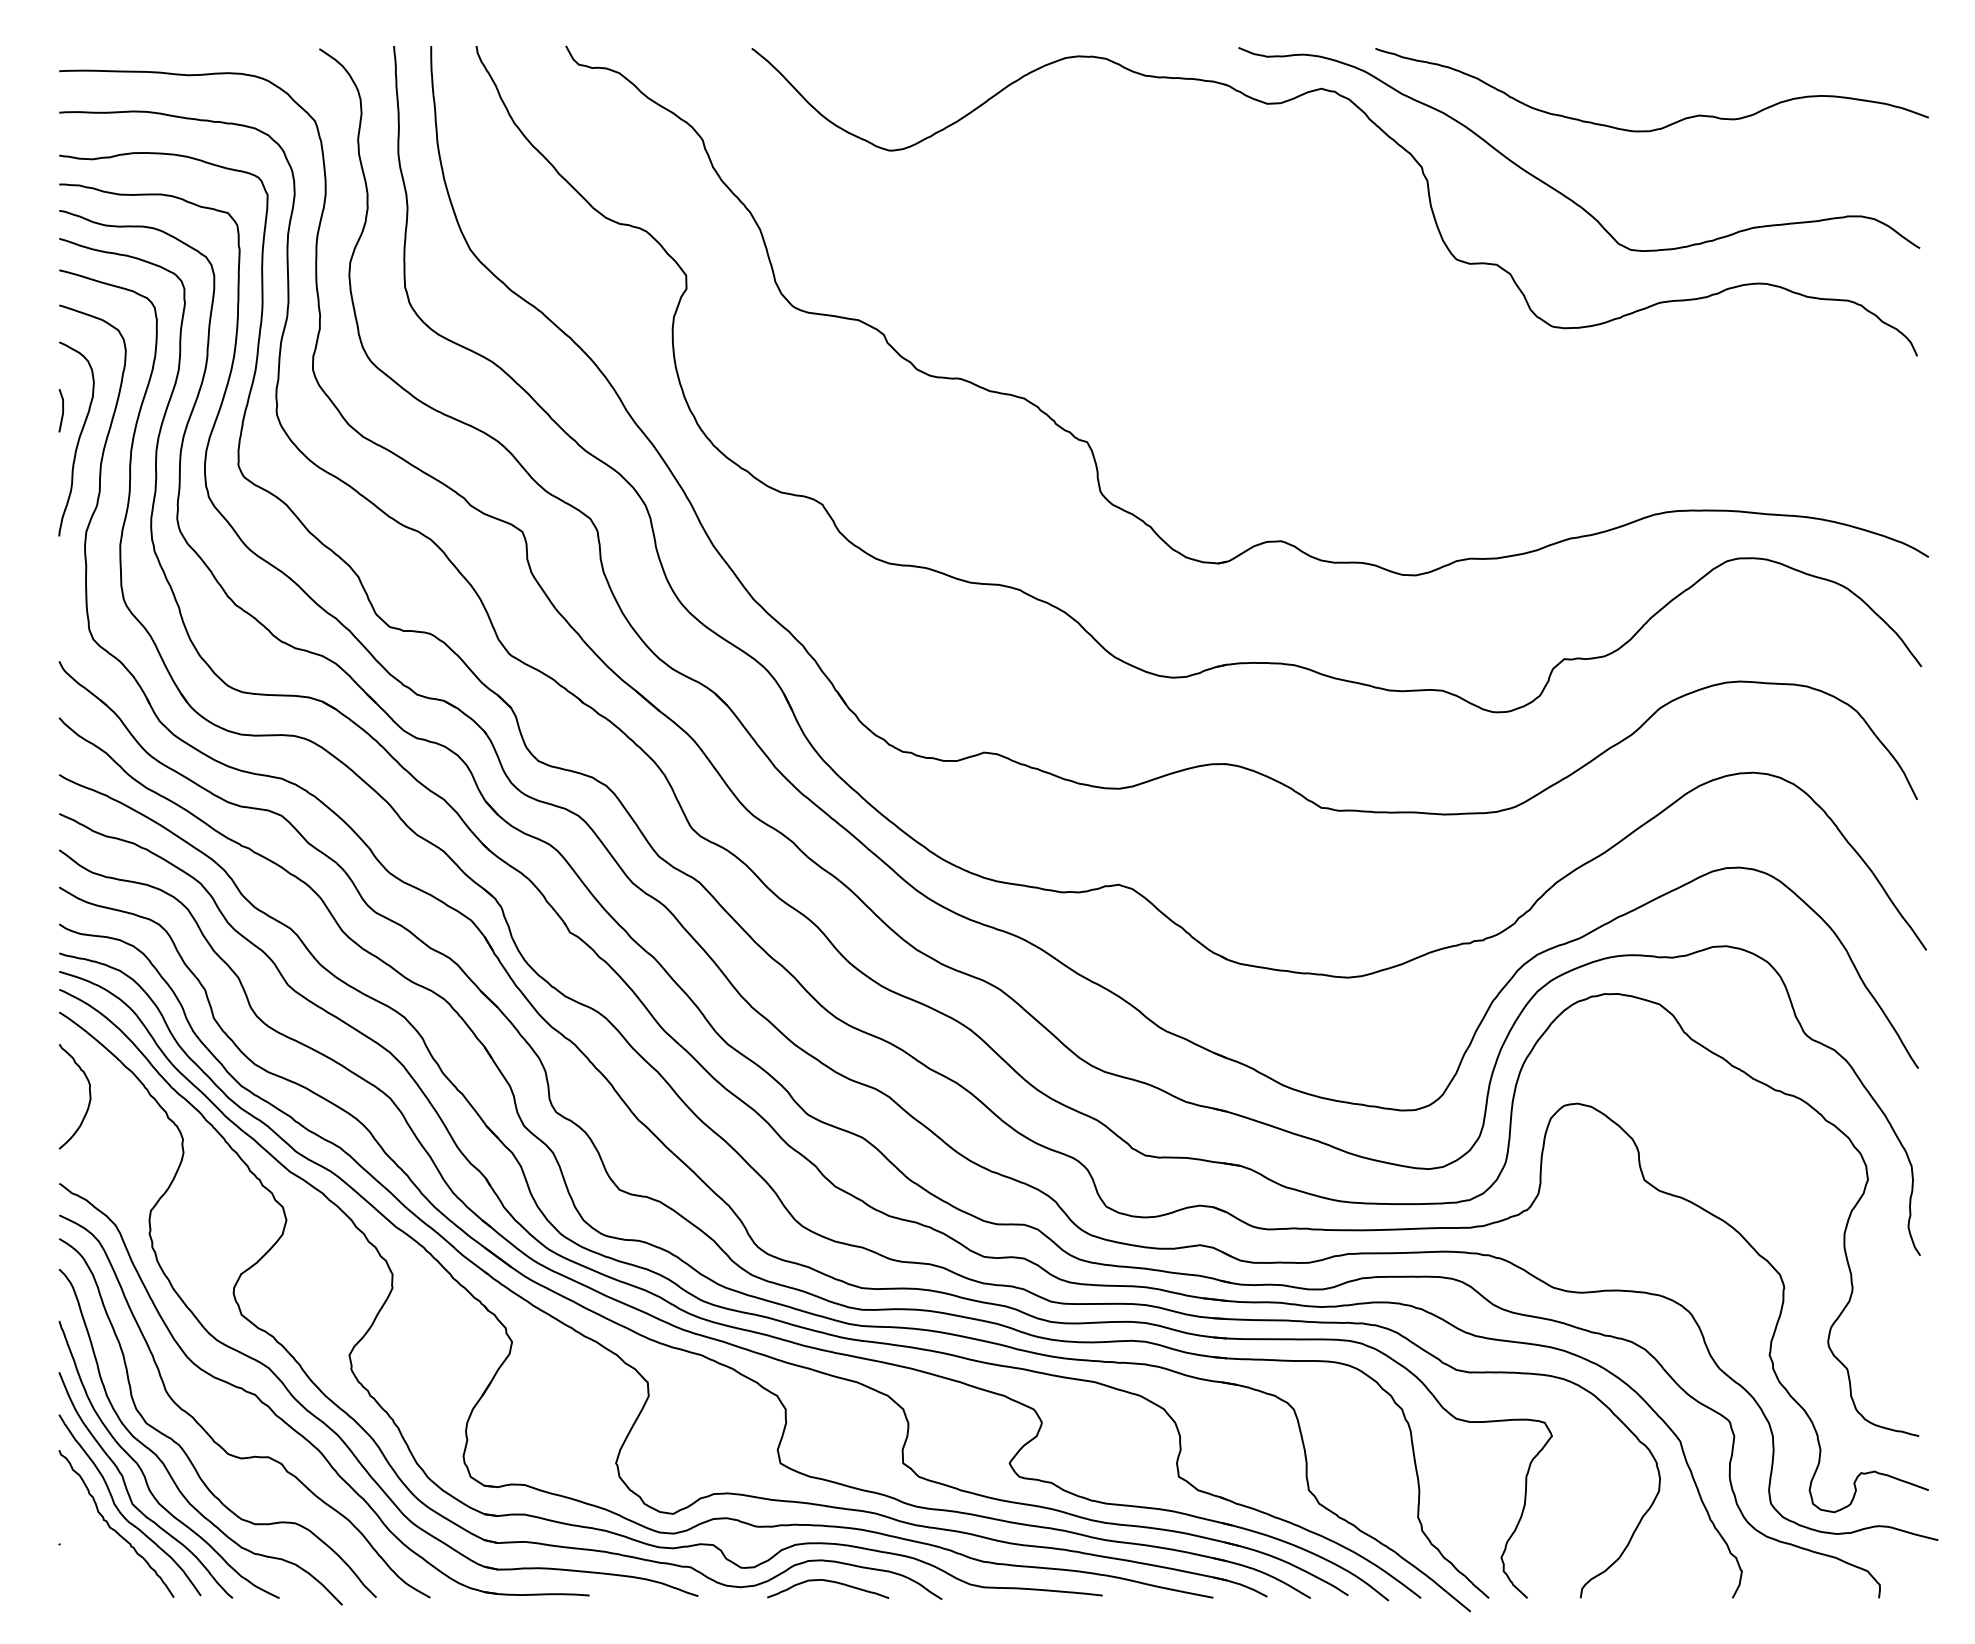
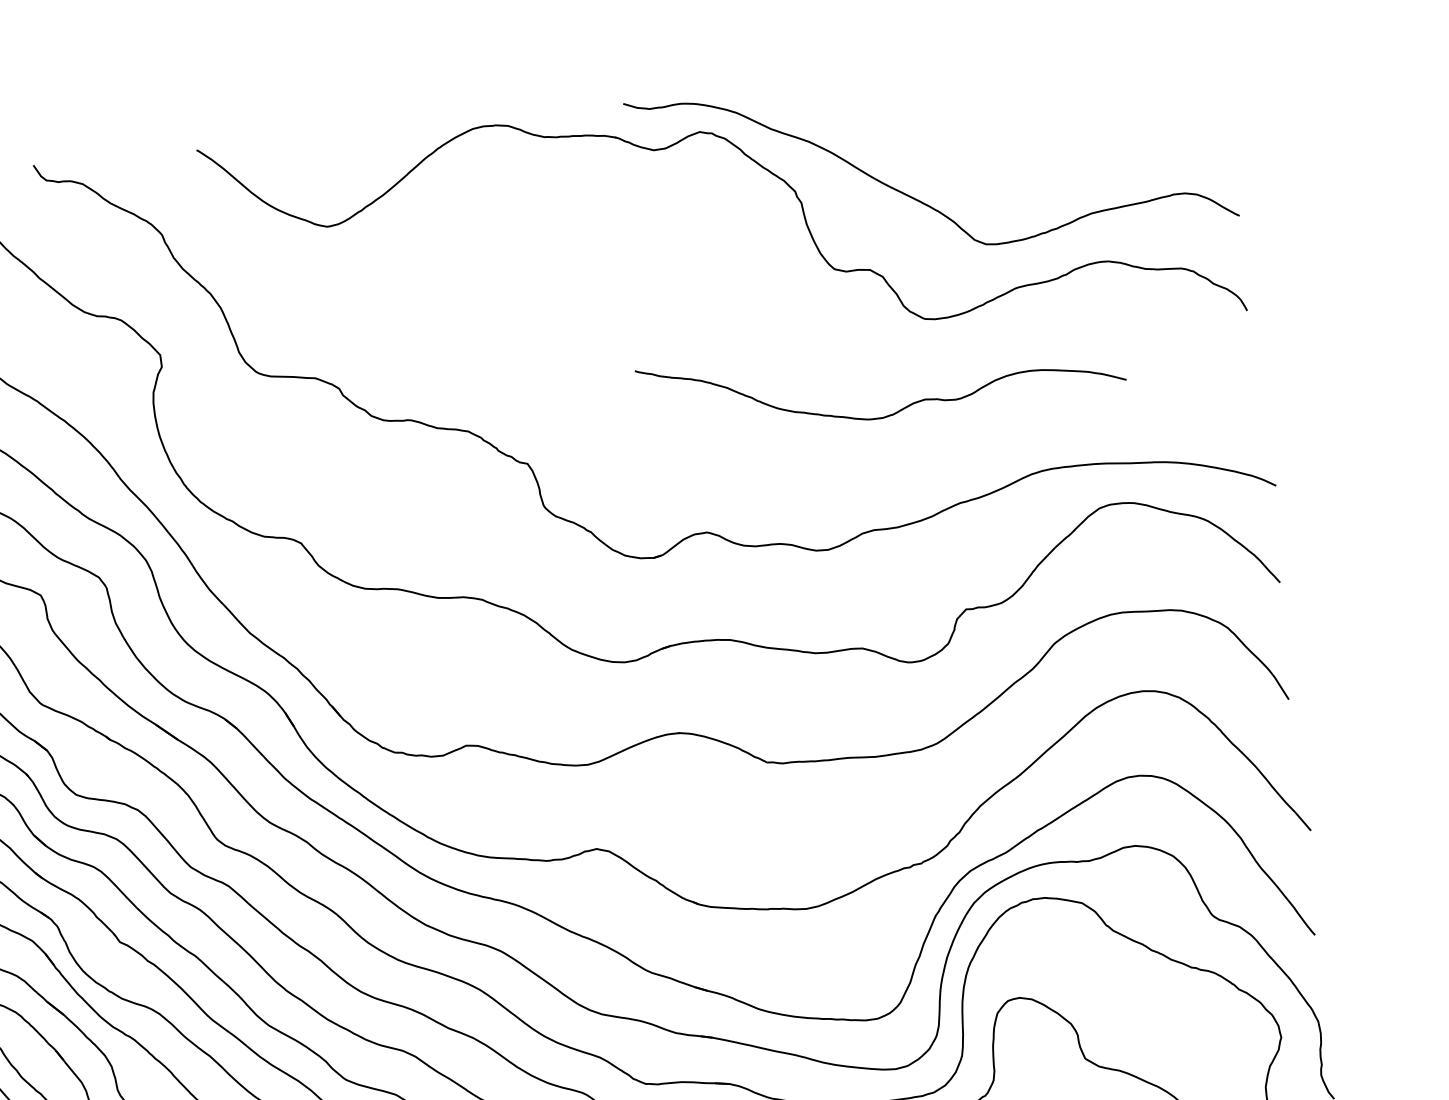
curve: (1663, 126) -> (894, 412), moved

